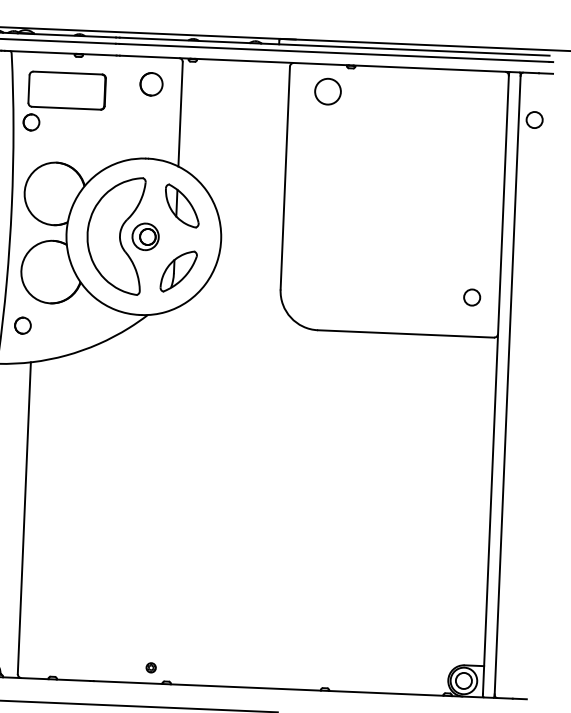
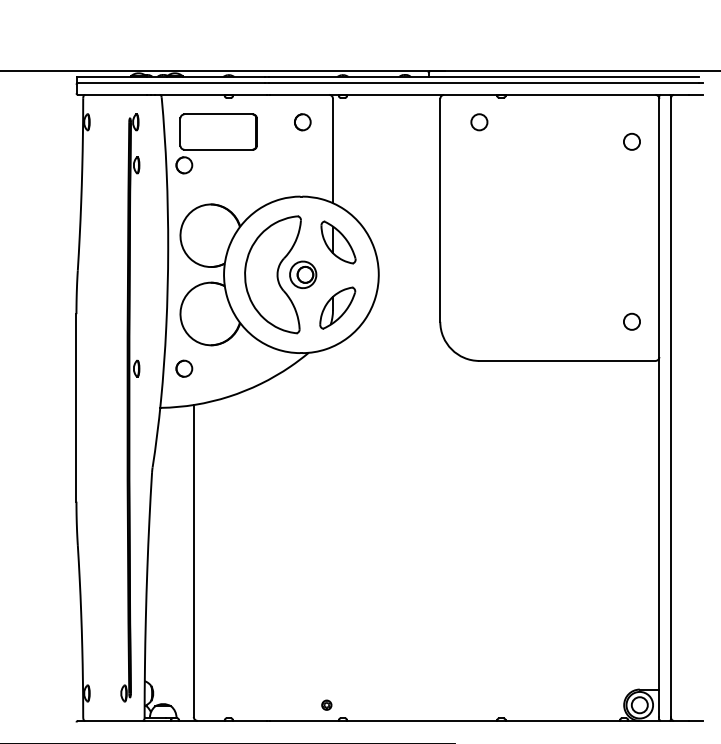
part: (151, 84) -> (302, 122), size x0.71
circle: (328, 92) -> (479, 122), size x0.62
circle: (534, 119) -> (631, 141), moved

